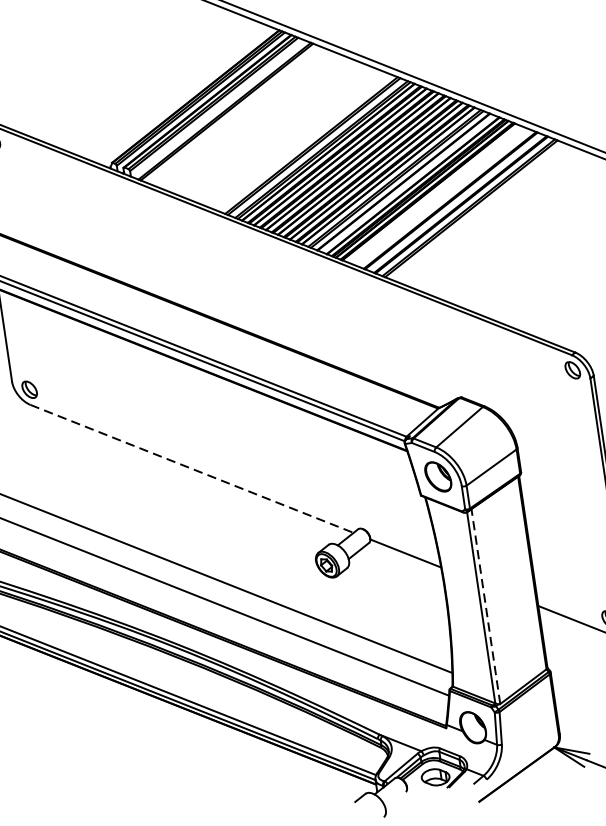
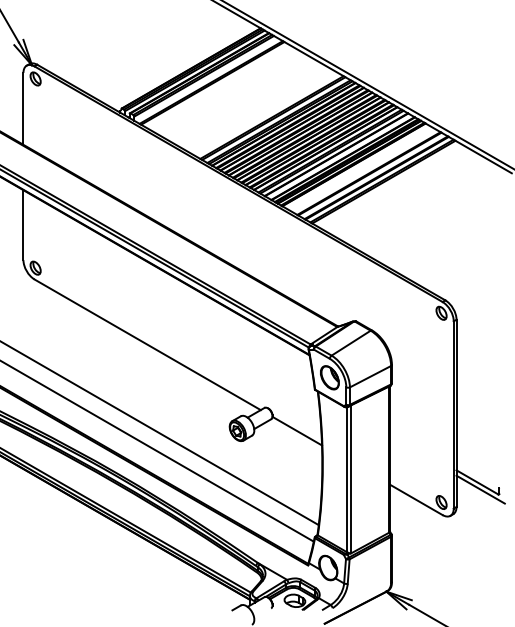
line: (191, 468) -> (147, 344), dashed -> solid
line: (486, 605) -> (351, 478), dashed -> solid

